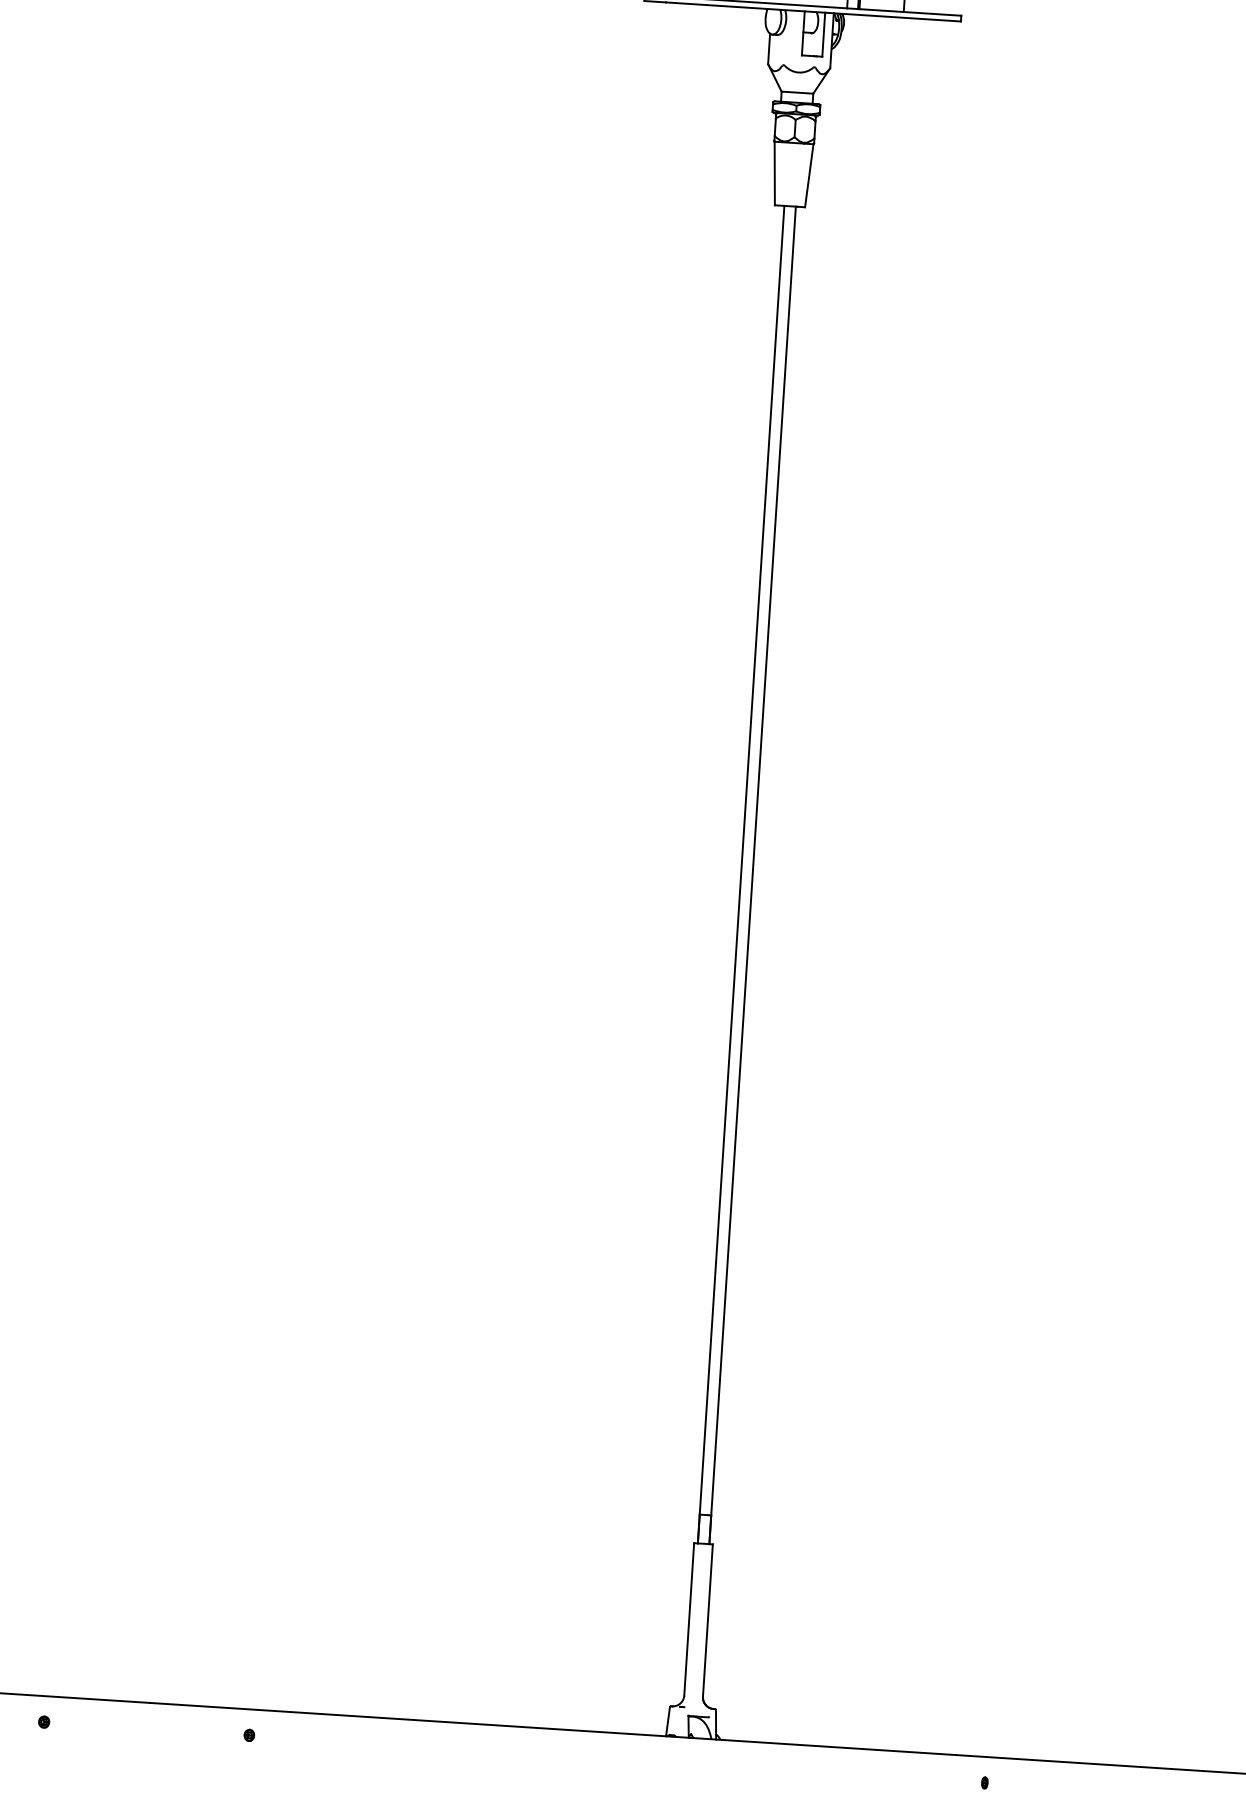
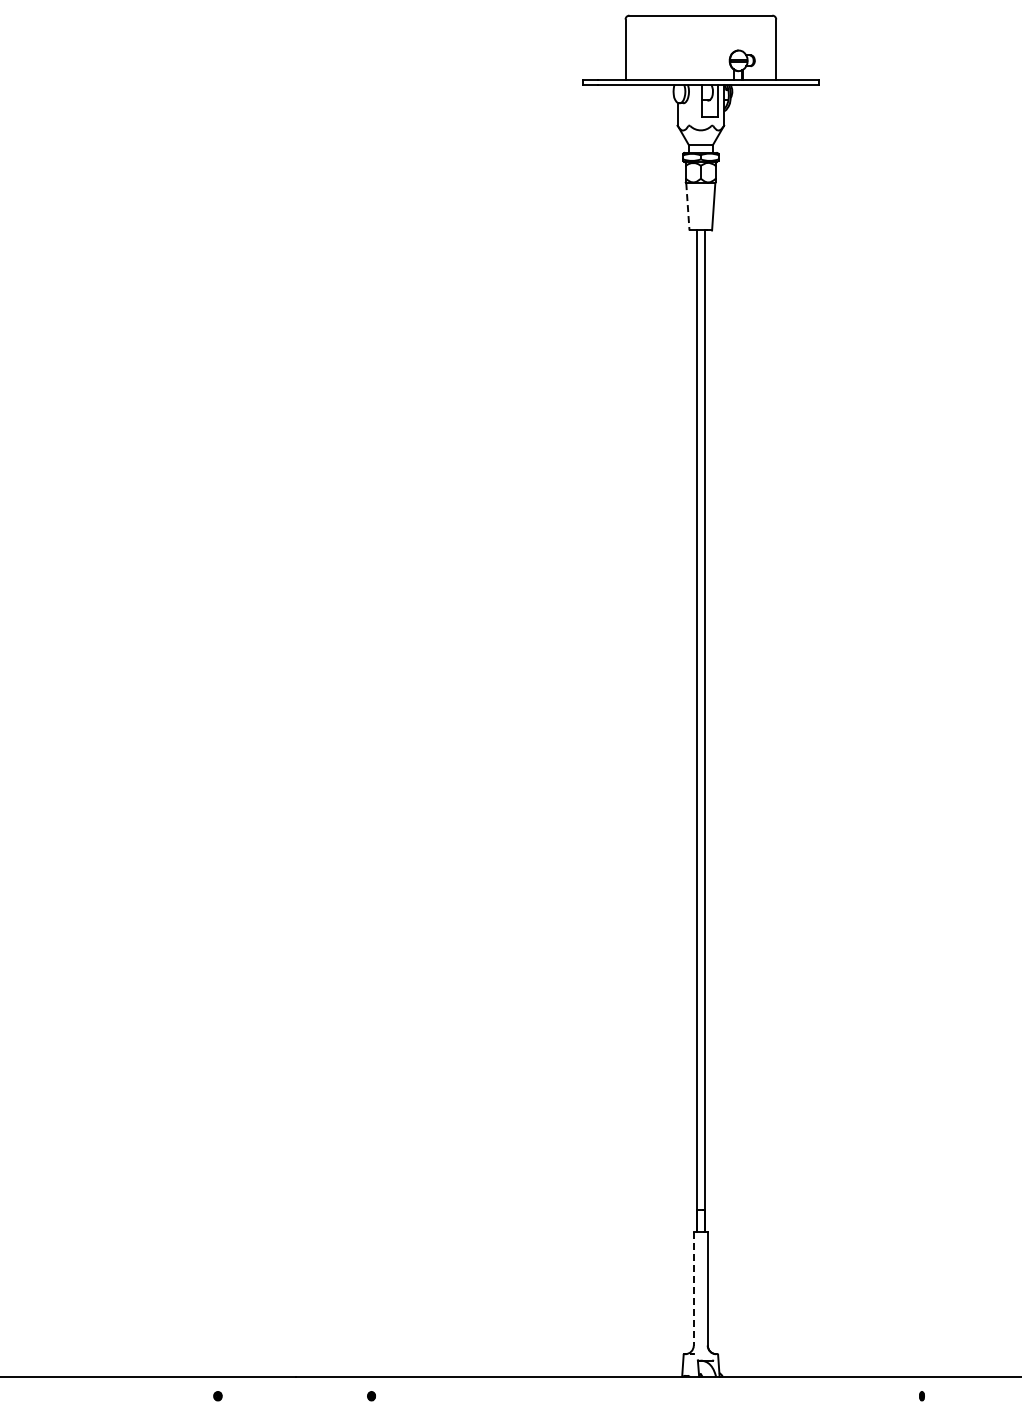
line: (774, 173) -> (687, 206), solid -> dashed
line: (688, 1620) -> (693, 1289), solid -> dashed

